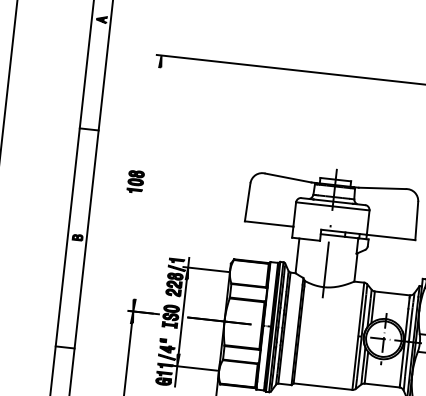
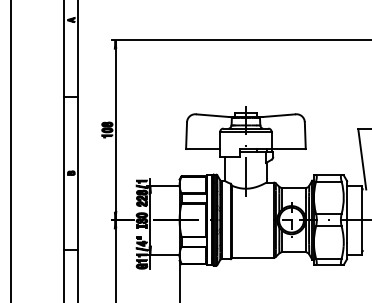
line: (147, 182) -> (115, 129), added

